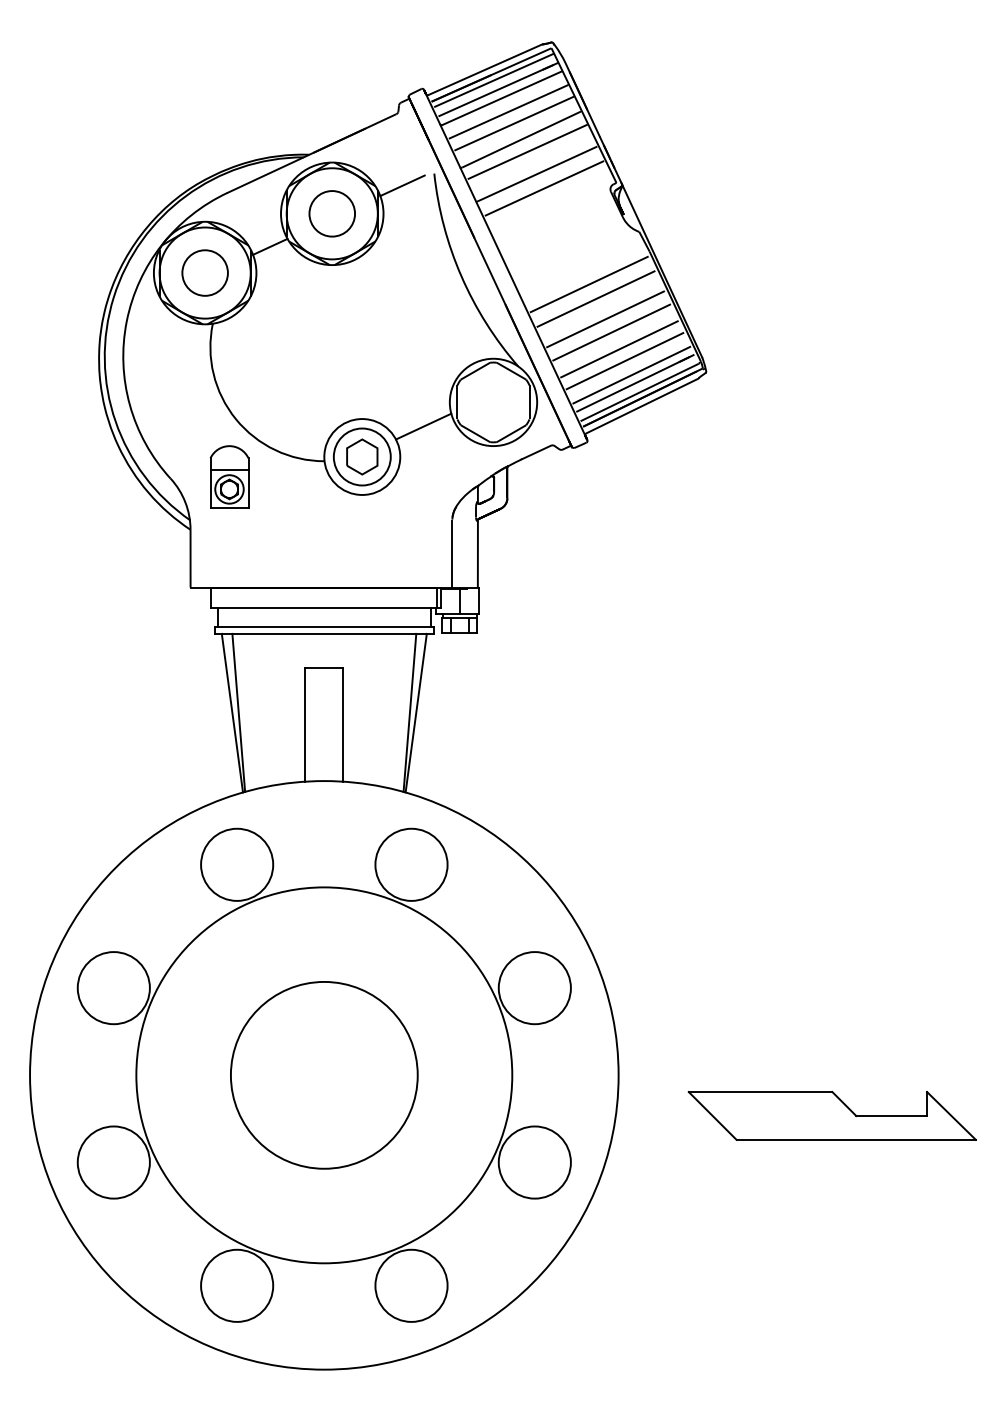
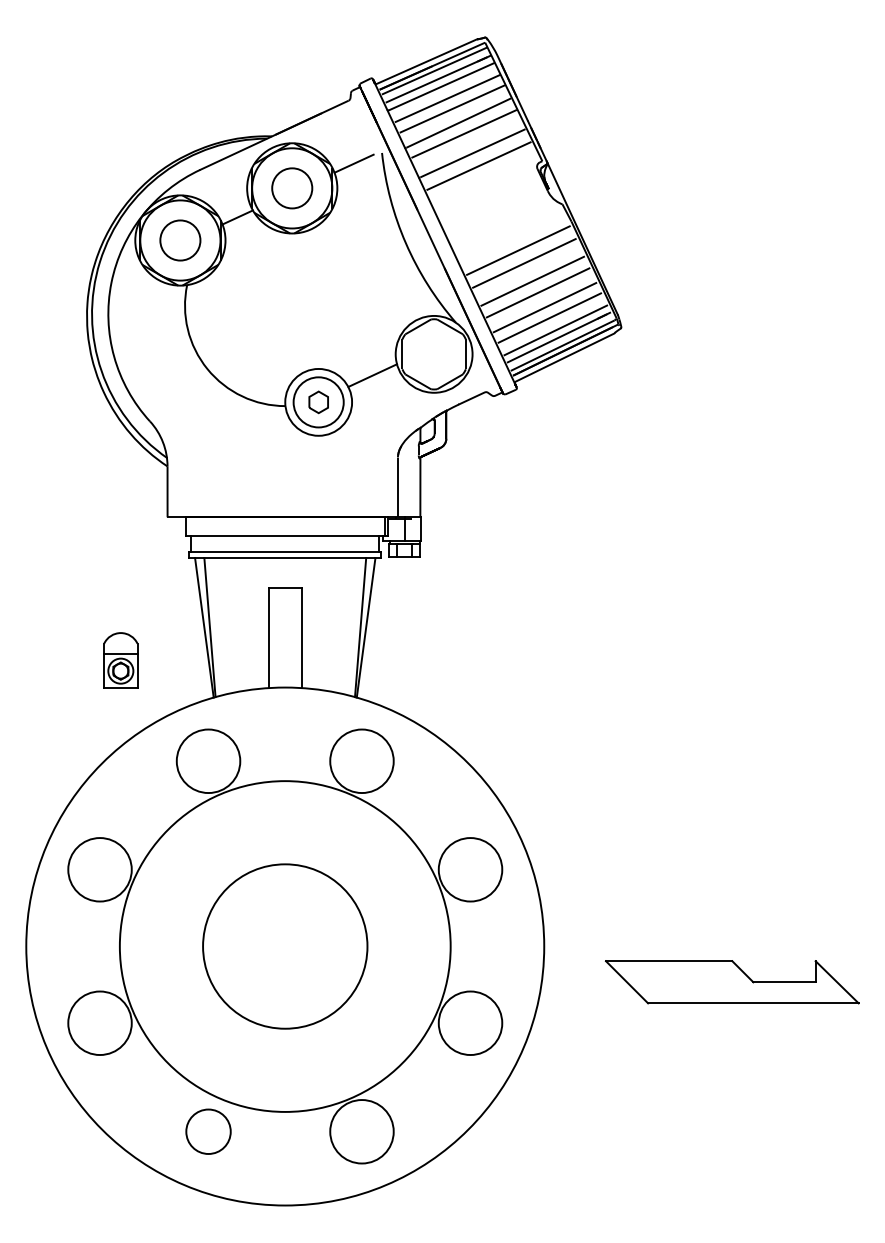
part: (362, 456) -> (318, 401), size x0.7
part: (229, 476) -> (120, 659), moved
circle: (237, 1285) -> (208, 1131), size x0.7

